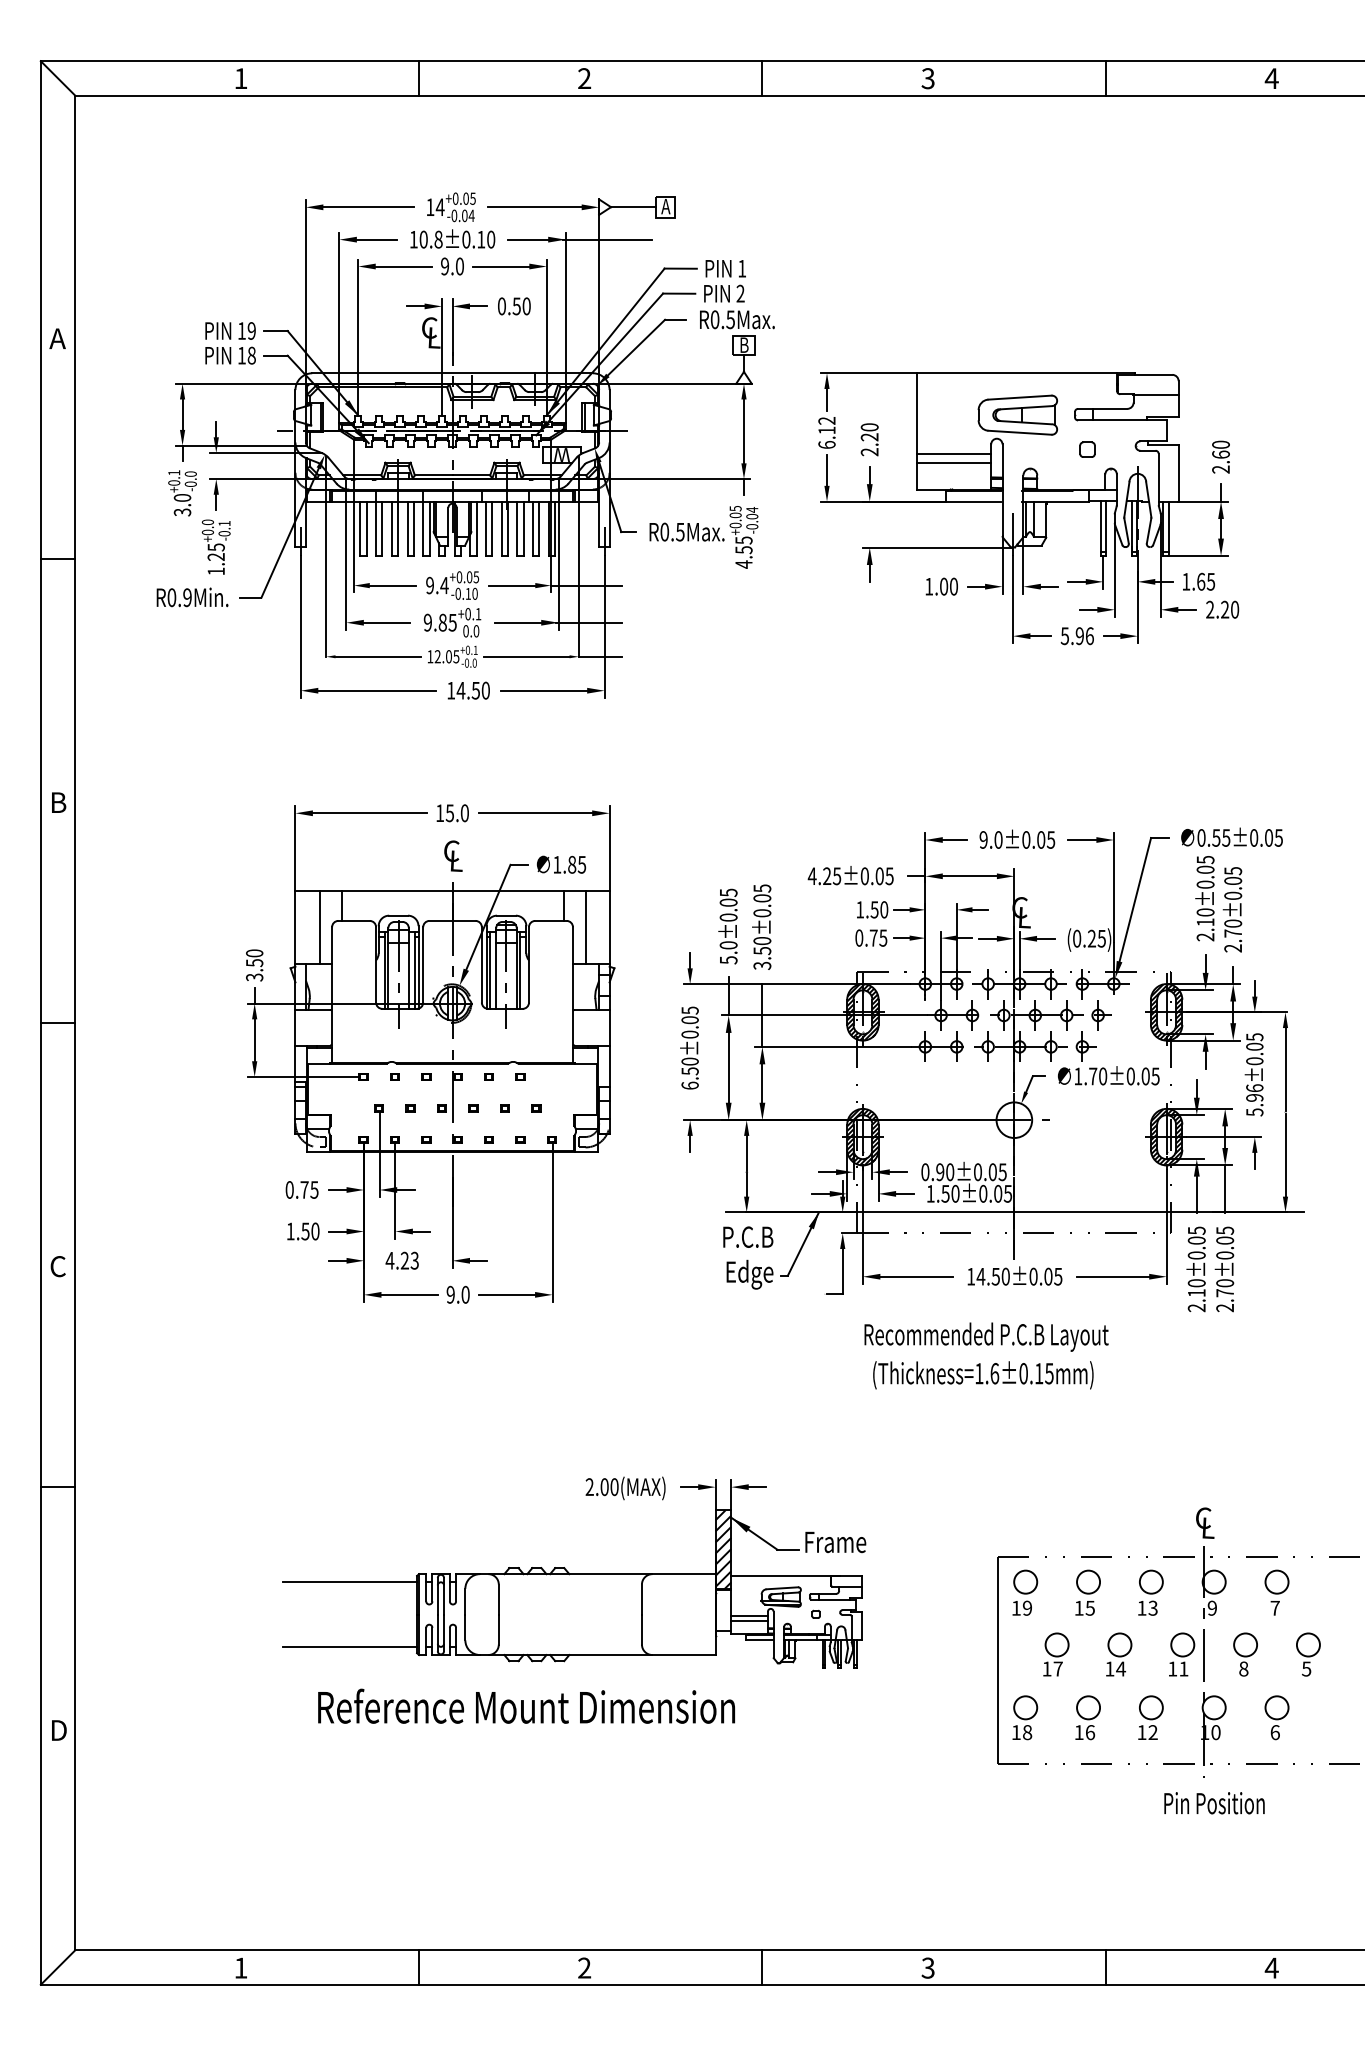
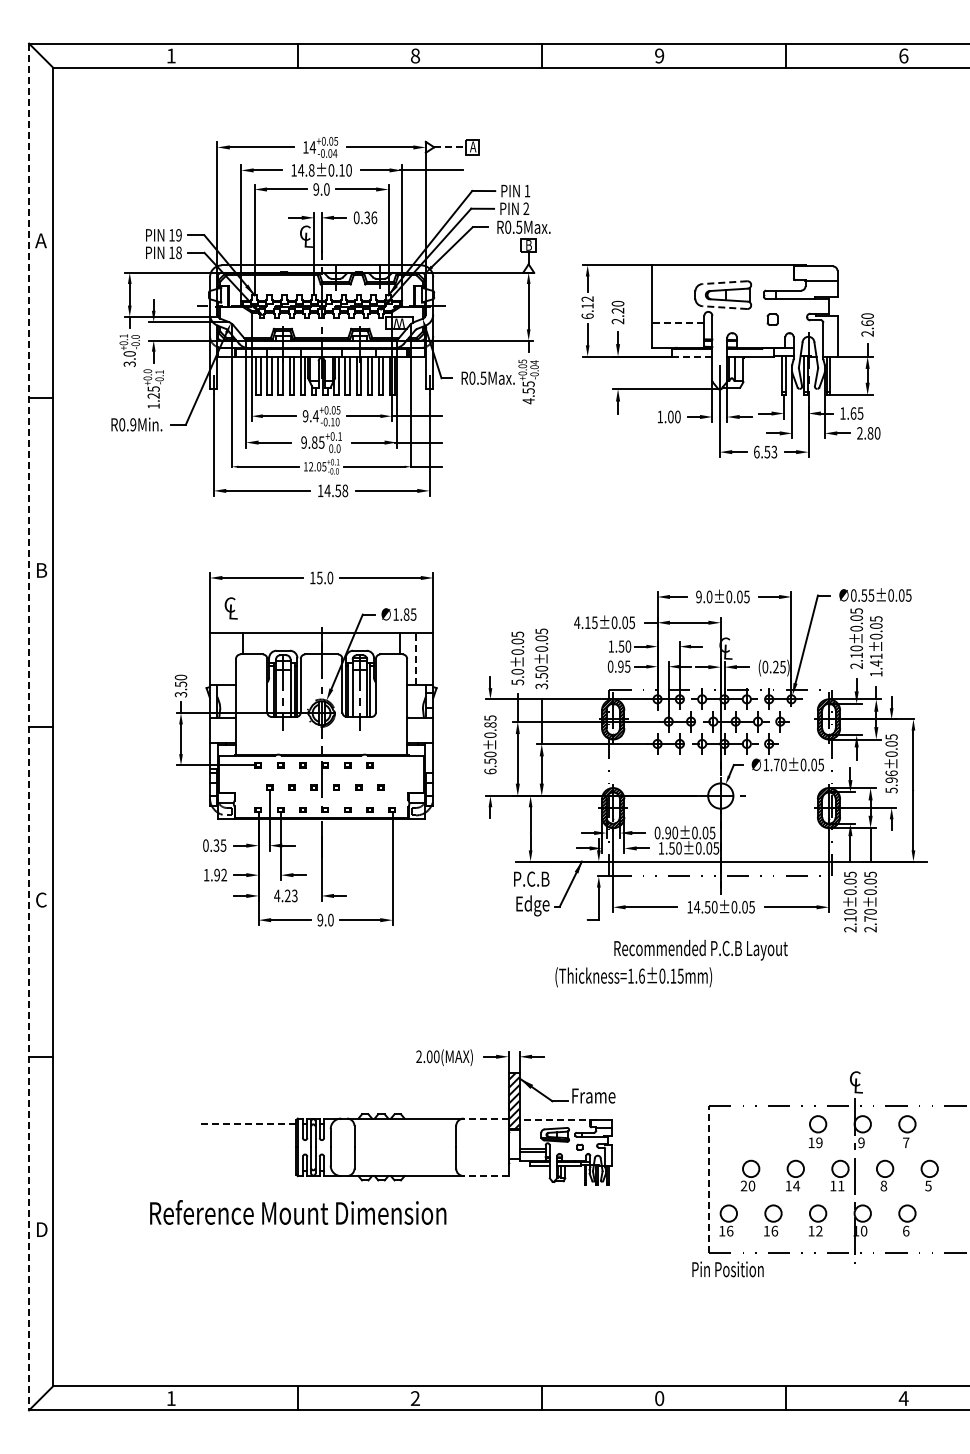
text: (584, 77) -> (415, 55), 2 -> 8
text: (928, 77) -> (659, 55), 3 -> 9
text: (1271, 77) -> (903, 55), 4 -> 6
line: (633, 207) -> (450, 147), solid -> dashed
text: (424, 239) -> (301, 170), 10.8±0.10 -> 14.8±0.10
text: (521, 305) -> (370, 217), 0.50 -> 0.36
line: (1019, 397) -> (724, 282), solid -> dashed
line: (1019, 432) -> (724, 307), solid -> dashed
line: (953, 453) -> (677, 322), solid -> dashed
line: (953, 463) -> (677, 329), removed
line: (973, 501) -> (691, 356), solid -> dashed
text: (1225, 609) -> (870, 433), 2.20 -> 2.80
text: (1077, 635) -> (765, 451), 5.96 -> 6.53
text: (486, 690) -> (345, 490), 14.50 -> 14.58
text: (452, 856) -> (230, 608), moved
text: (826, 875) -> (587, 622), 4.25±0.05 -> 4.15±0.05
line: (320, 926) -> (227, 658), removed
line: (586, 926) -> (416, 658), solid -> dashed
text: (1233, 935) -> (876, 664), 2.70±0.05 -> 1.41±0.05
text: (873, 937) -> (620, 666), 0.75 -> 0.95
text: (690, 1019) -> (490, 724), 6.50±0.05 -> 6.50±0.85
line: (41, 1023) -> (29, 727), solid -> dashed
text: (304, 1189) -> (216, 845), 0.75 -> 0.35
text: (310, 1230) -> (220, 874), 1.50 -> 1.92
text: (982, 1375) -> (633, 977), moved
line: (683, 1573) -> (485, 1118), solid -> dashed
line: (785, 1575) -> (558, 1119), solid -> dashed
line: (349, 1582) -> (248, 1124), solid -> dashed
part: (1025, 1592) -> (728, 1131), removed
part: (1088, 1592) -> (773, 1131), removed
text: (1153, 1607) -> (819, 1142), 13 -> 19
line: (349, 1647) -> (248, 1170), removed
line: (683, 1655) -> (485, 1176), solid -> dashed
line: (998, 1659) -> (709, 1179), solid -> dashed
text: (1051, 1668) -> (747, 1185), 17 -> 20
text: (526, 1706) -> (298, 1212), moved
text: (1028, 1731) -> (730, 1230), 18 -> 16
text: (1213, 1803) -> (727, 1269), moved
text: (928, 1968) -> (659, 1398), 3 -> 0

